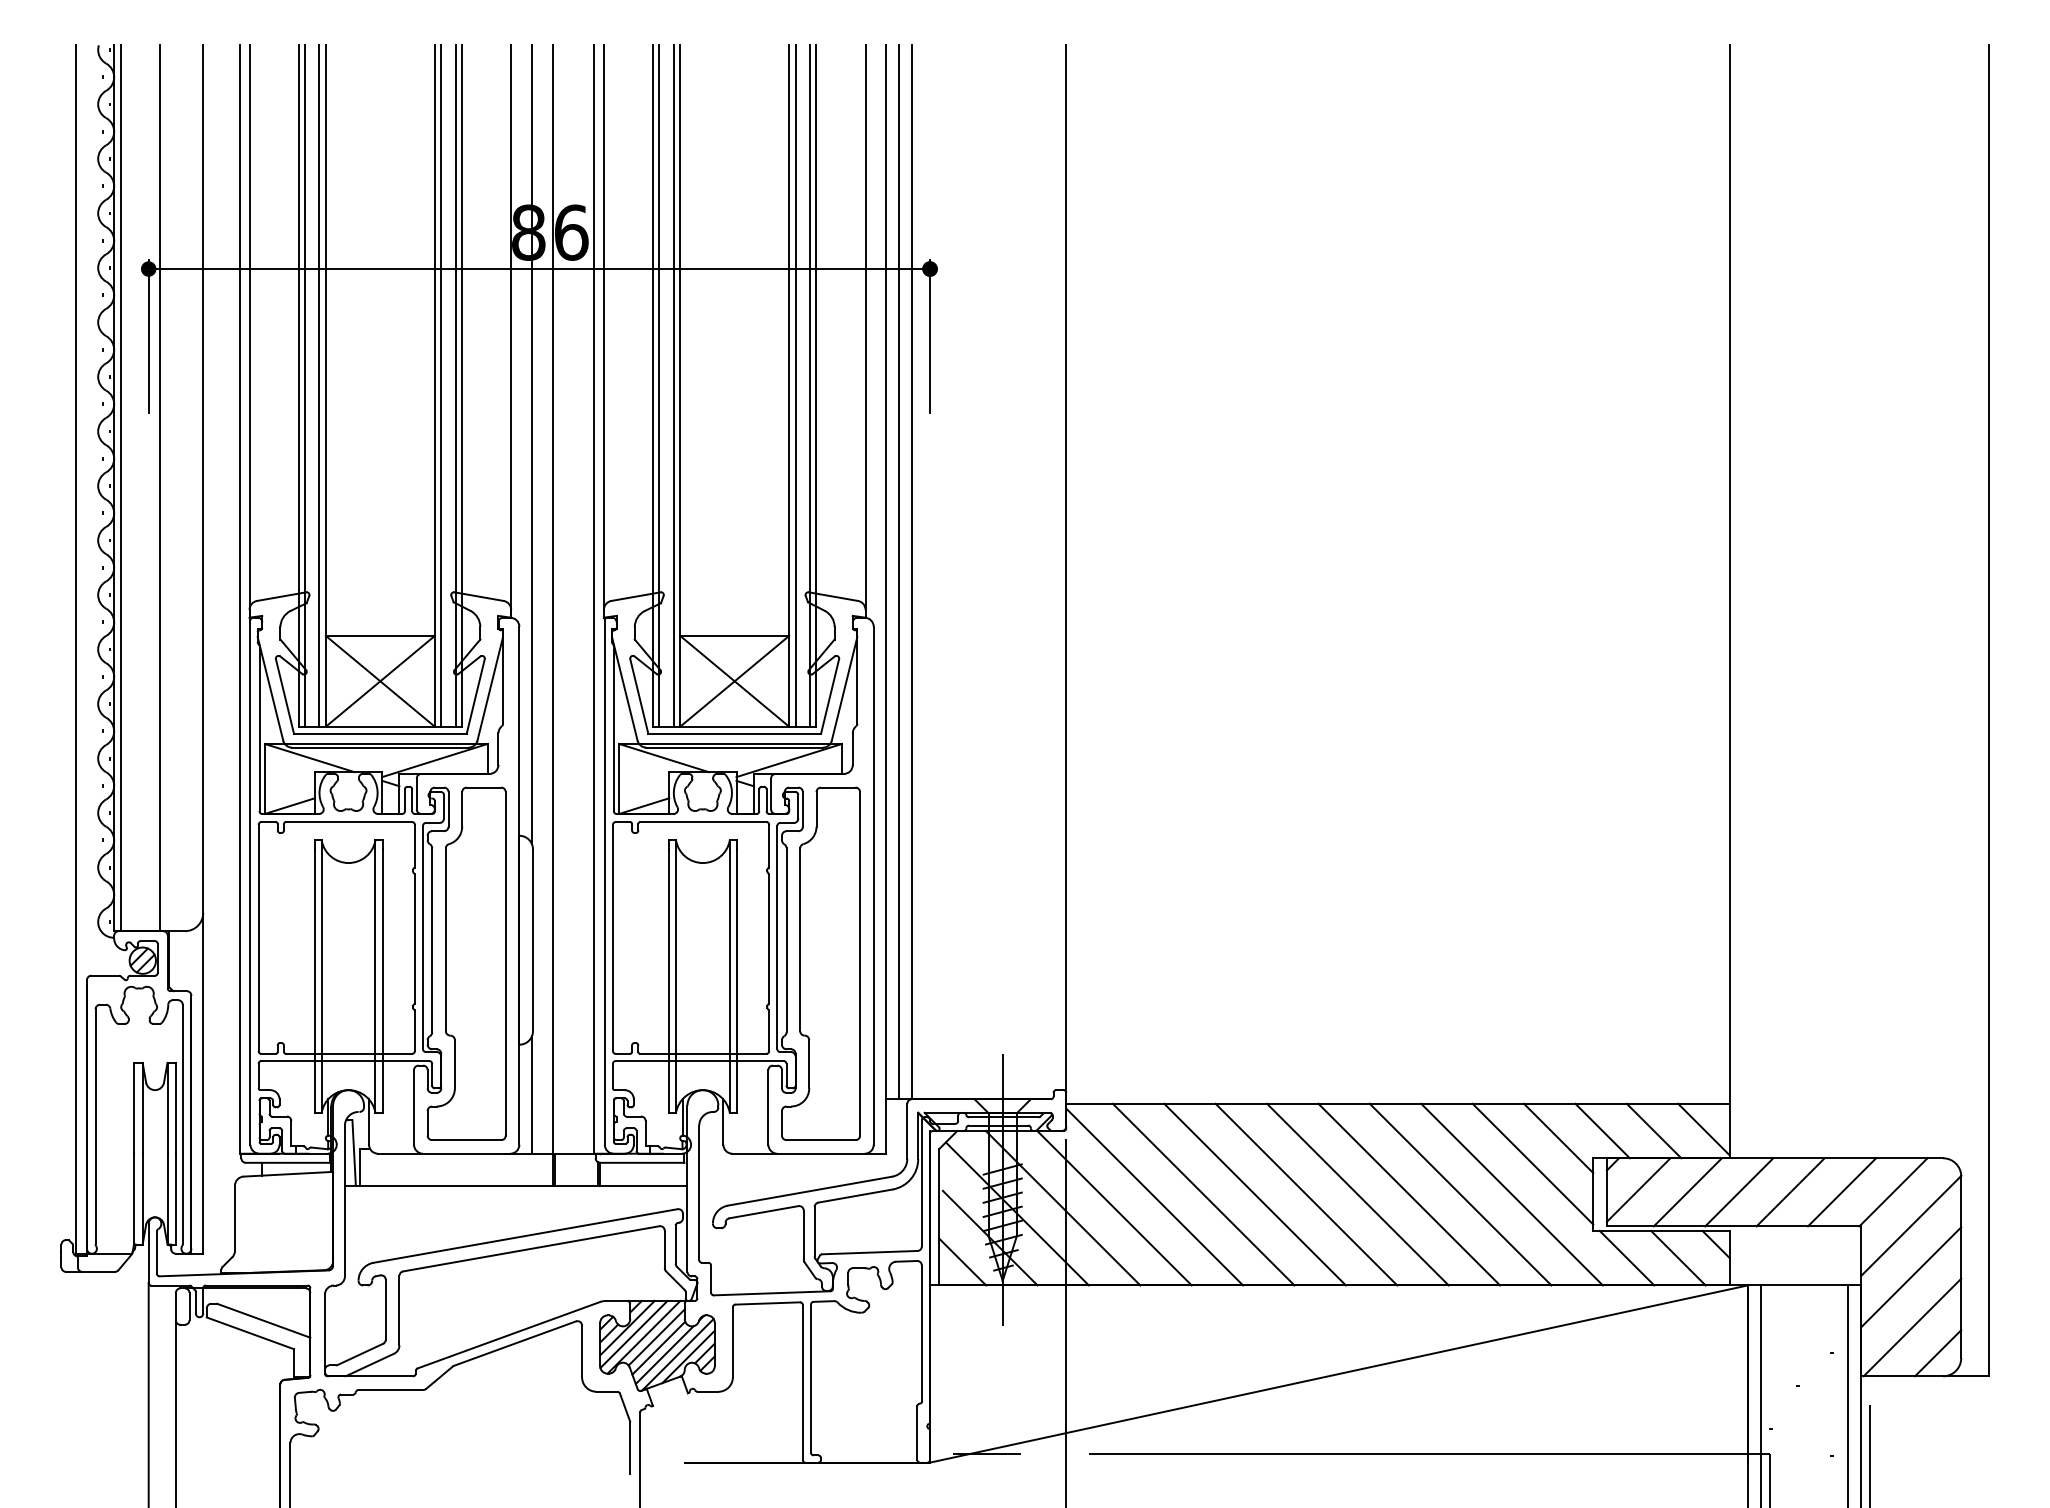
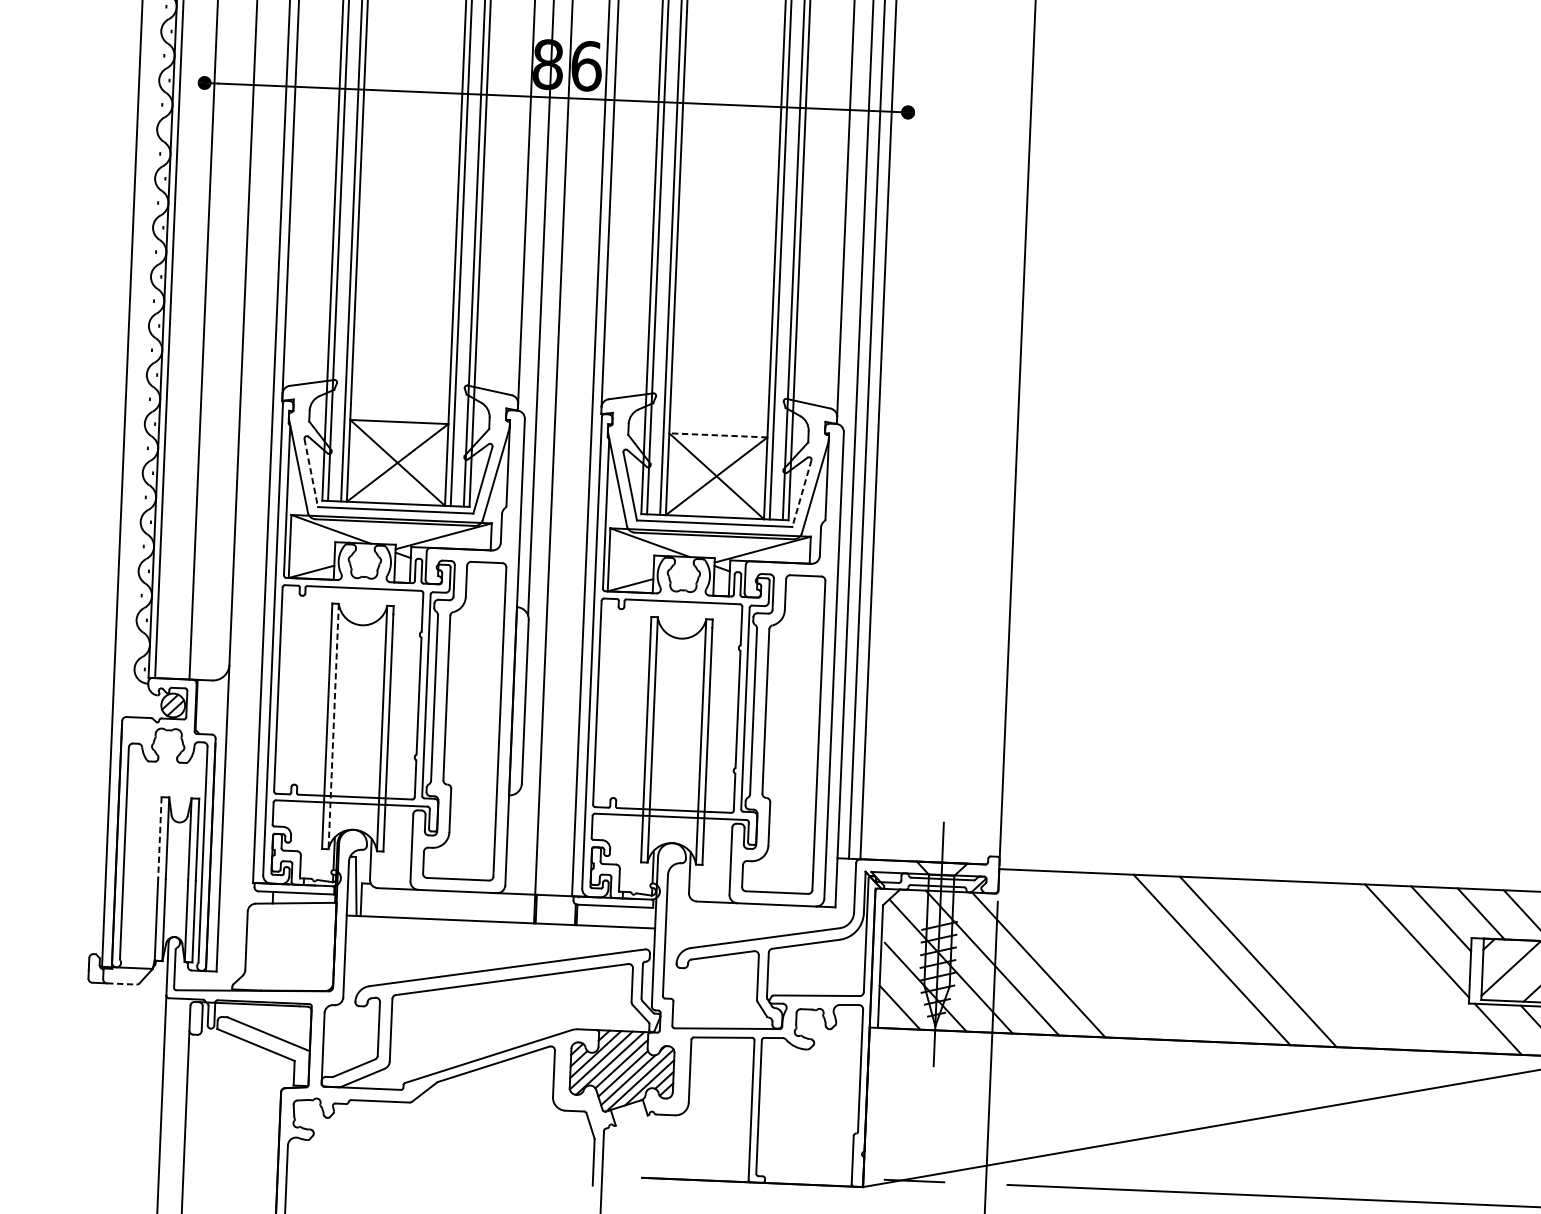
line: (148, 335) -> (201, 142), removed
line: (930, 335) -> (905, 172), removed
line: (734, 635) -> (718, 435), solid -> dashed
line: (285, 697) -> (311, 473), solid -> dashed
line: (829, 697) -> (801, 494), solid -> dashed
line: (321, 977) -> (333, 727), solid -> dashed
line: (532, 1094) -> (519, 840), removed
line: (134, 1108) -> (160, 838), solid -> dashed
line: (1203, 1194) -> (1119, 955), removed
line: (1254, 1194) -> (1165, 957), removed
line: (1409, 1194) -> (1304, 963), removed
line: (1460, 1194) -> (1350, 965), removed
line: (1511, 1194) -> (1396, 967), removed
line: (1154, 1196) -> (1075, 955), removed
line: (99, 1271) -> (122, 983), solid -> dashed

